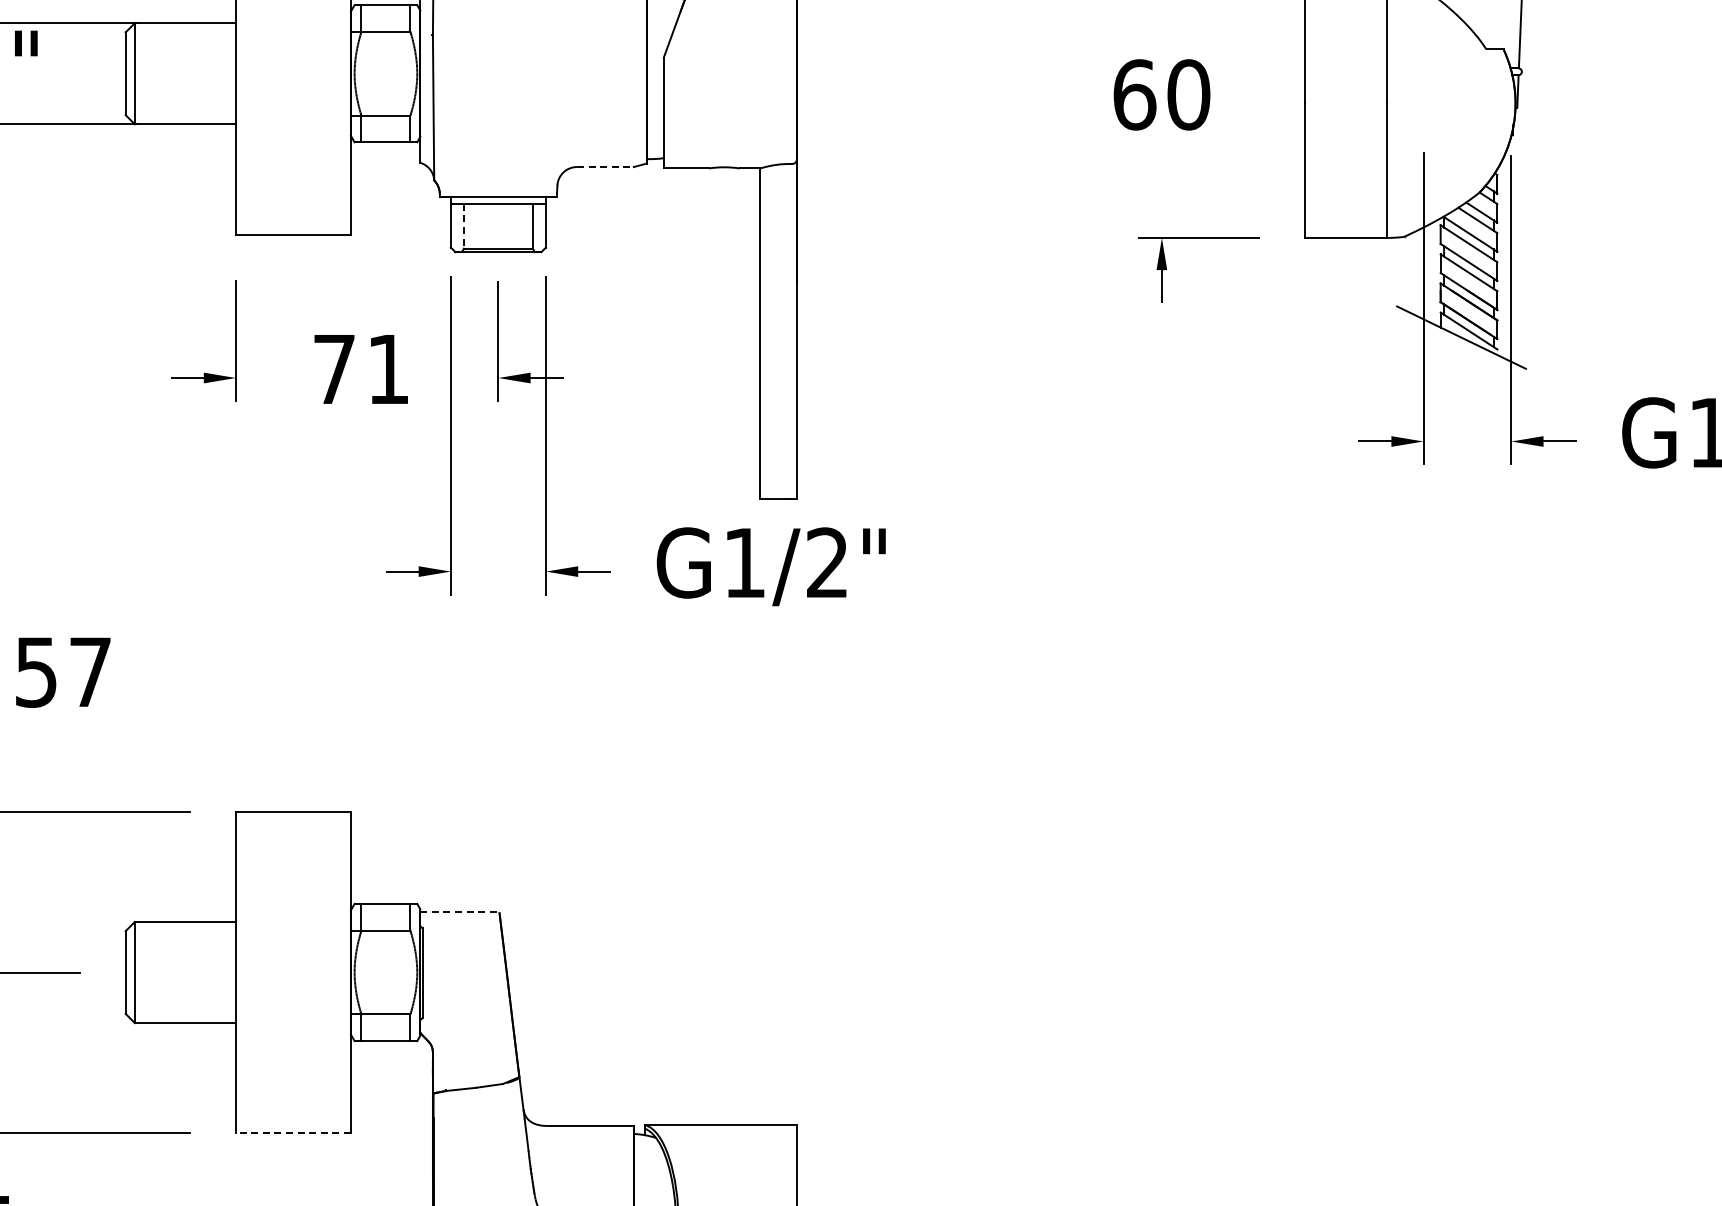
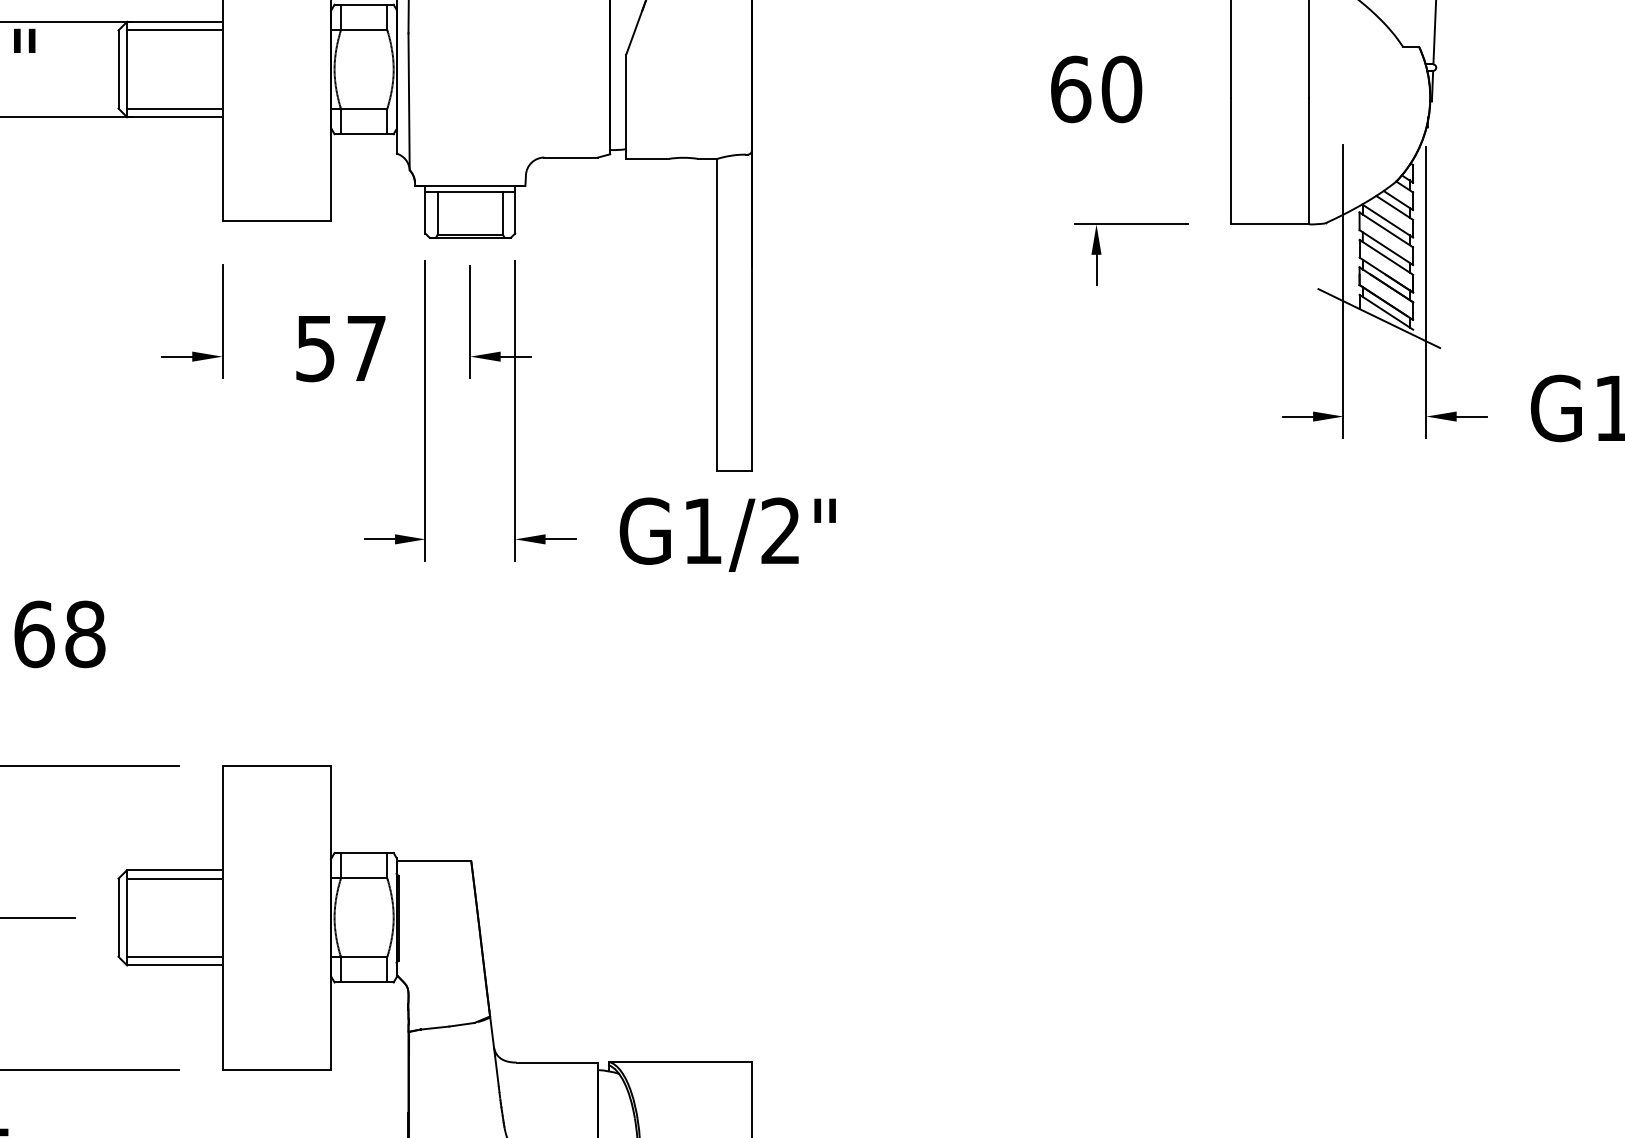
line: (184, 32) -> (174, 30), added
line: (184, 115) -> (174, 108), added
line: (605, 167) -> (571, 157), dashed -> solid
line: (463, 226) -> (437, 213), dashed -> solid
text: (361, 370) -> (341, 349), 71 -> 57
text: (63, 671) -> (59, 633), 57 -> 68
line: (459, 912) -> (433, 861), dashed -> solid
line: (184, 931) -> (174, 879), added
line: (184, 1013) -> (174, 956), added
line: (292, 1133) -> (275, 1069), dashed -> solid

